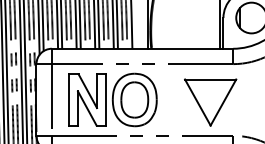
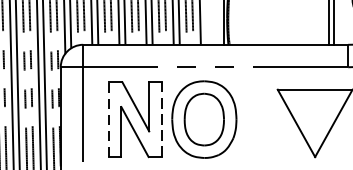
line: (69, 100) -> (109, 120), solid -> dashed
line: (105, 100) -> (161, 120), solid -> dashed

